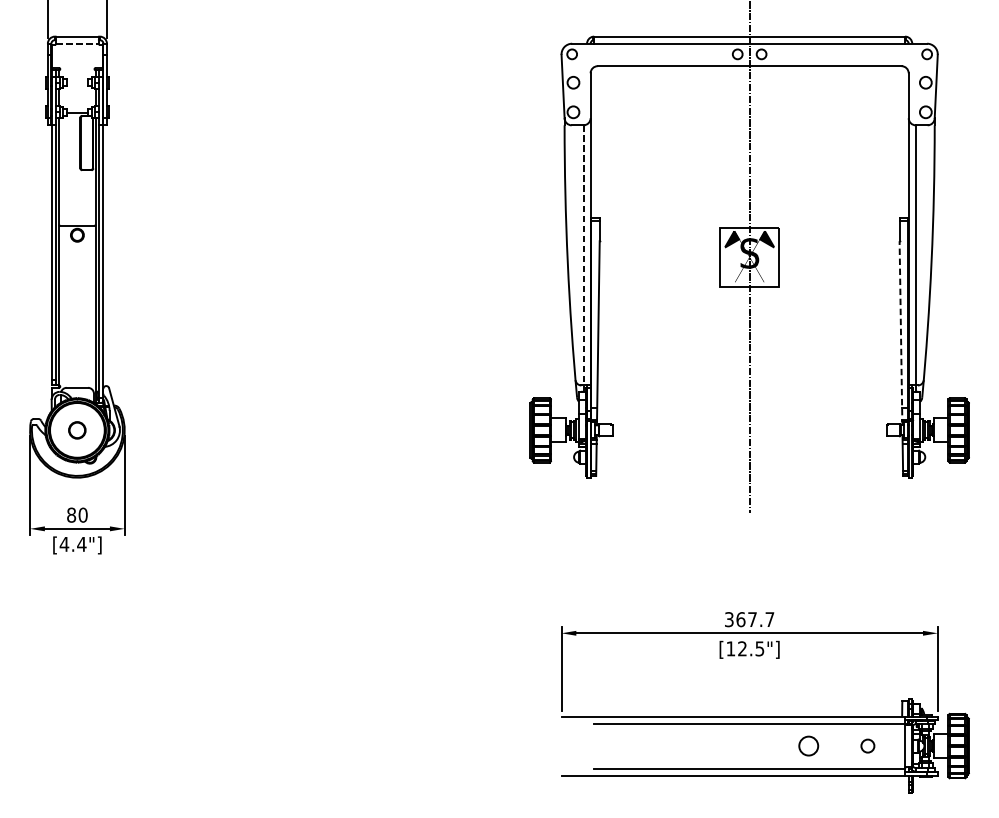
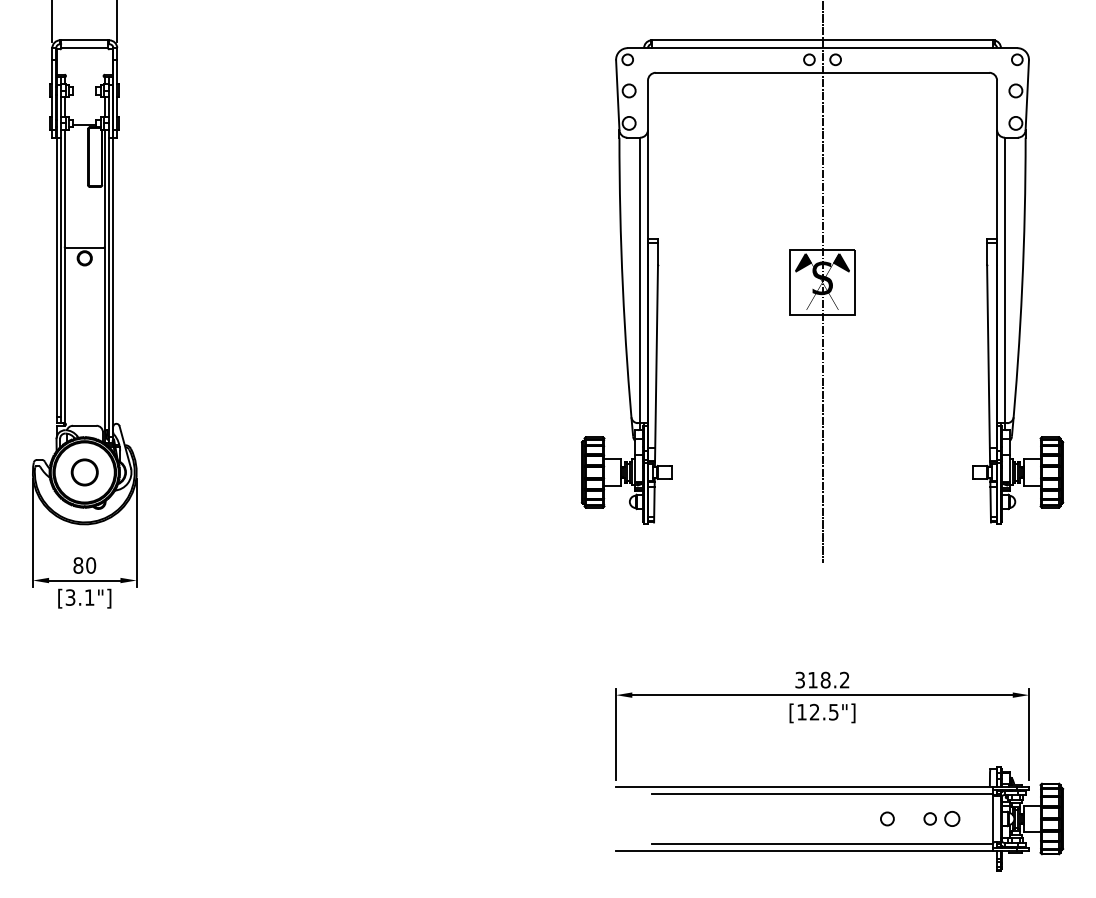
line: (78, 44) -> (85, 48), dashed -> solid
line: (583, 259) -> (640, 284), dashed -> solid
line: (900, 332) -> (988, 365), dashed -> solid
circle: (77, 430) -> (84, 472), size x1.43
text: (72, 544) -> (79, 597), [4.4"] -> [3.1"]
text: (755, 619) -> (828, 679), 367.7 -> 318.2
circle: (808, 745) -> (887, 818), size x0.62
circle: (847, 745) -> (929, 818), added

